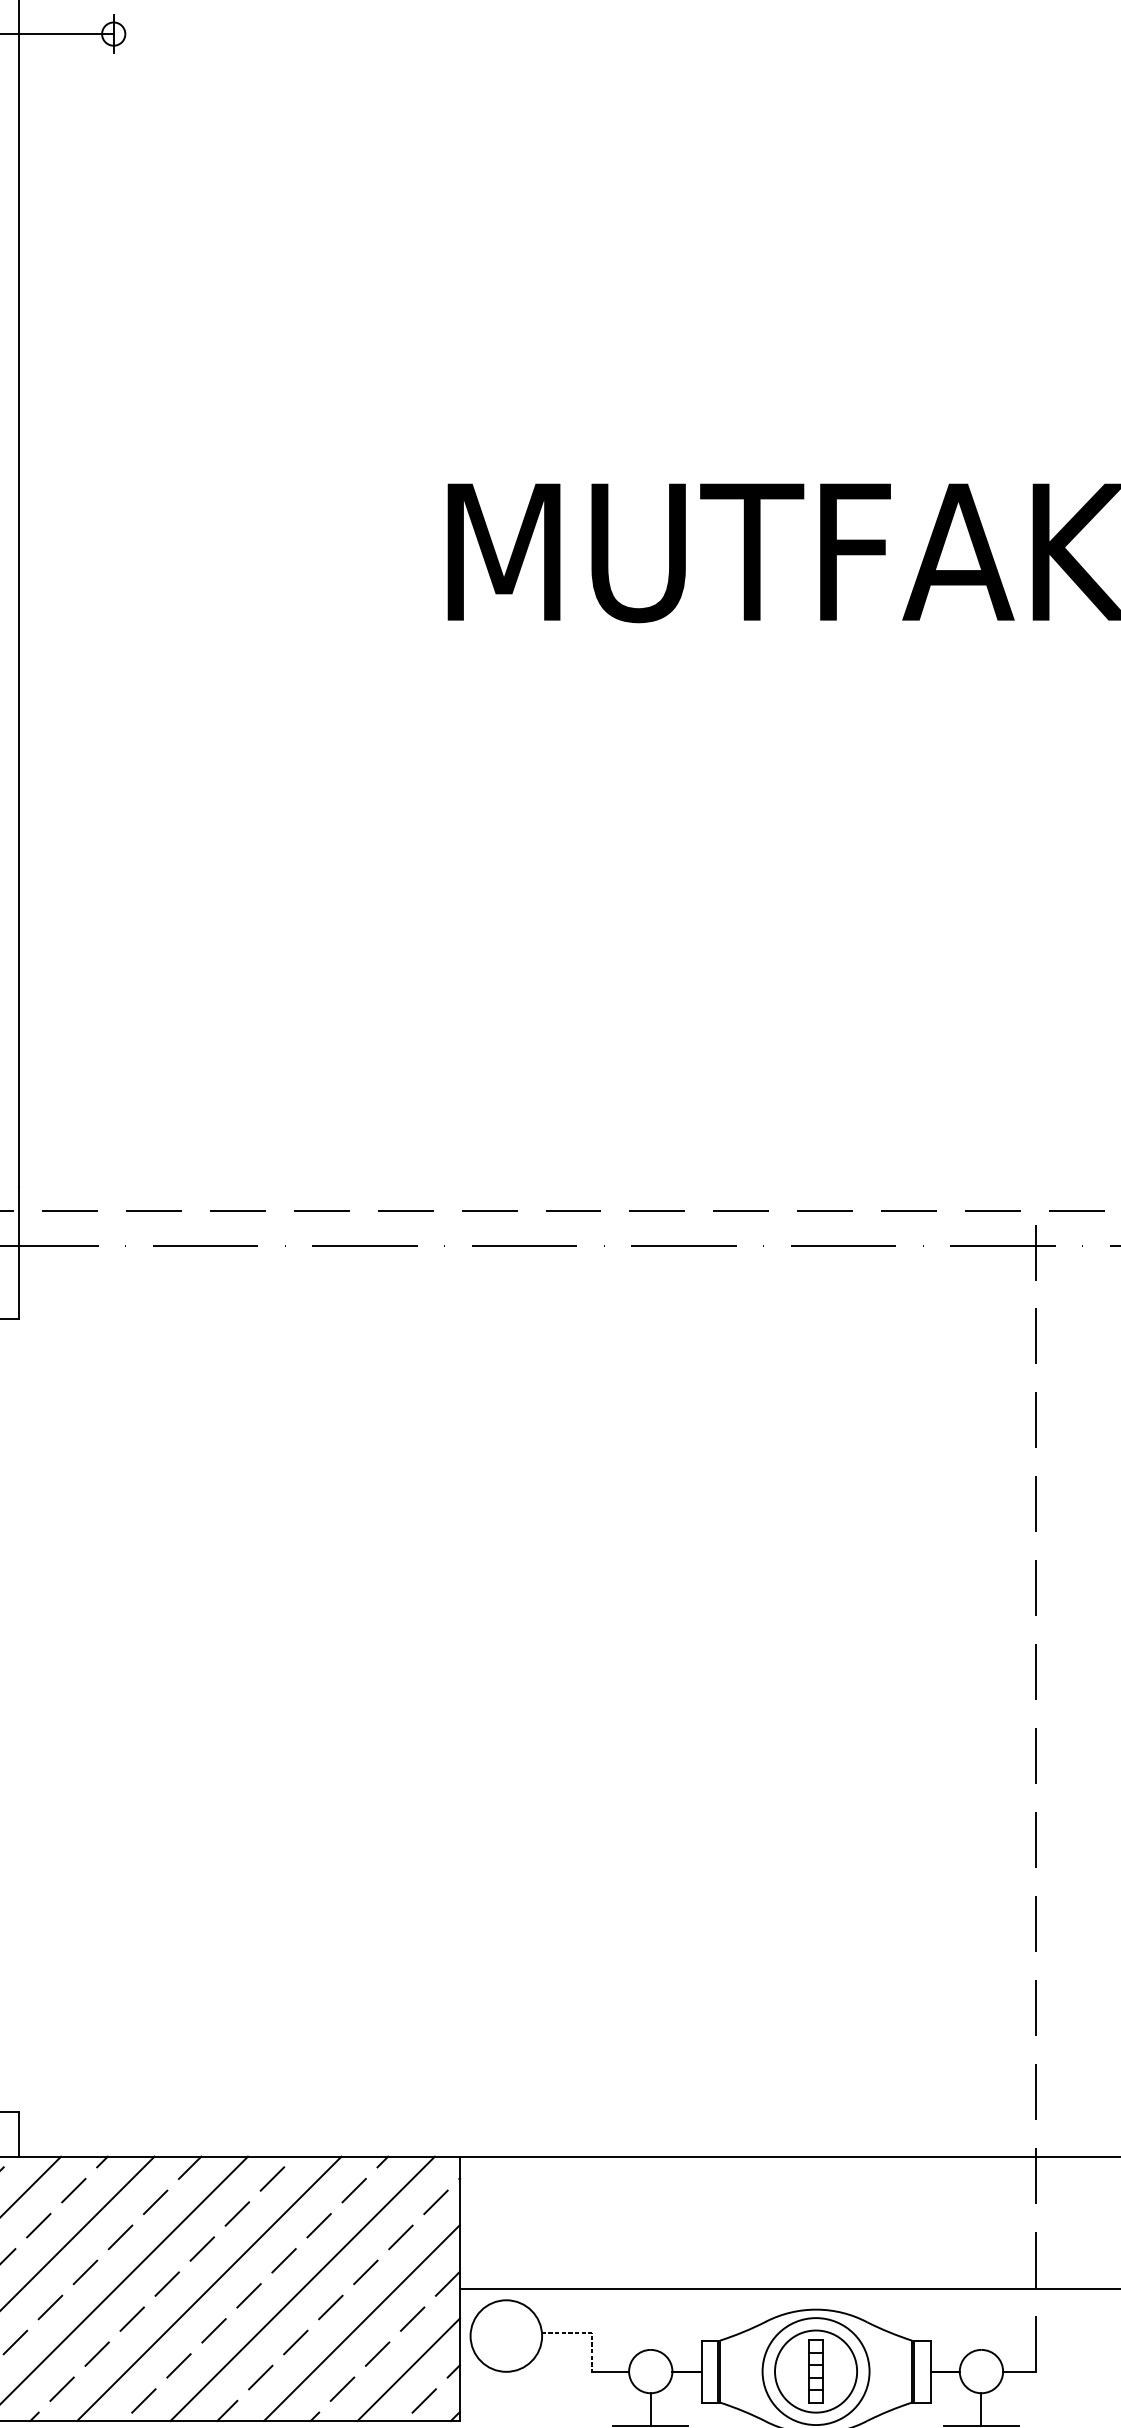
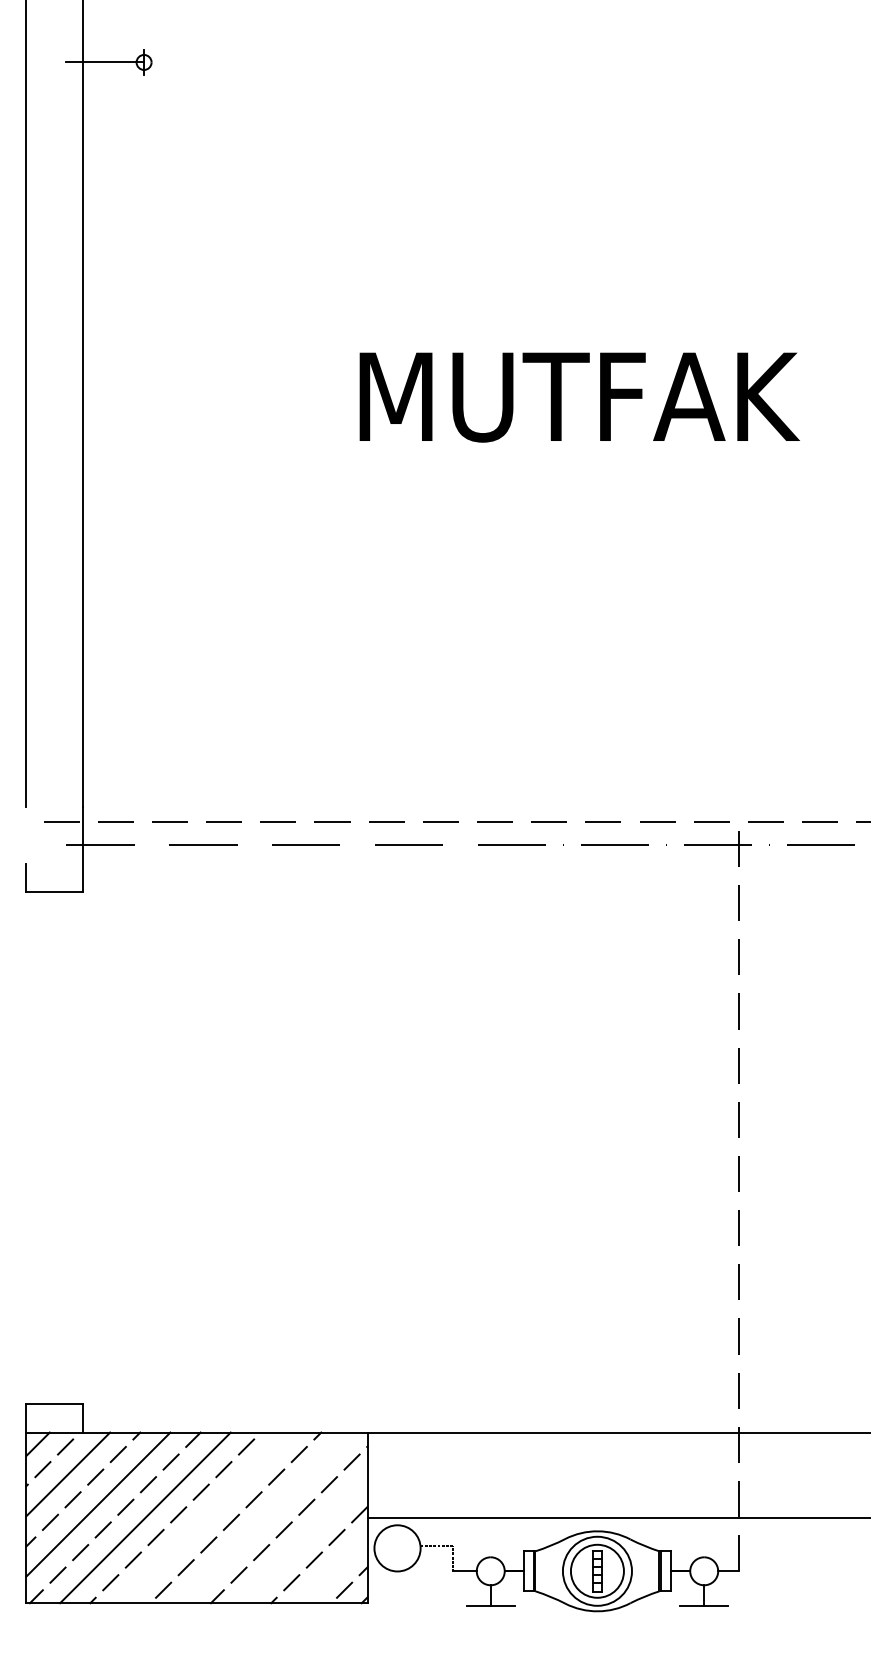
line: (208, 2288) -> (205, 1517), removed
line: (301, 2288) -> (265, 1517), removed
line: (362, 2322) -> (304, 1539), removed
line: (408, 2370) -> (334, 1570), removed

